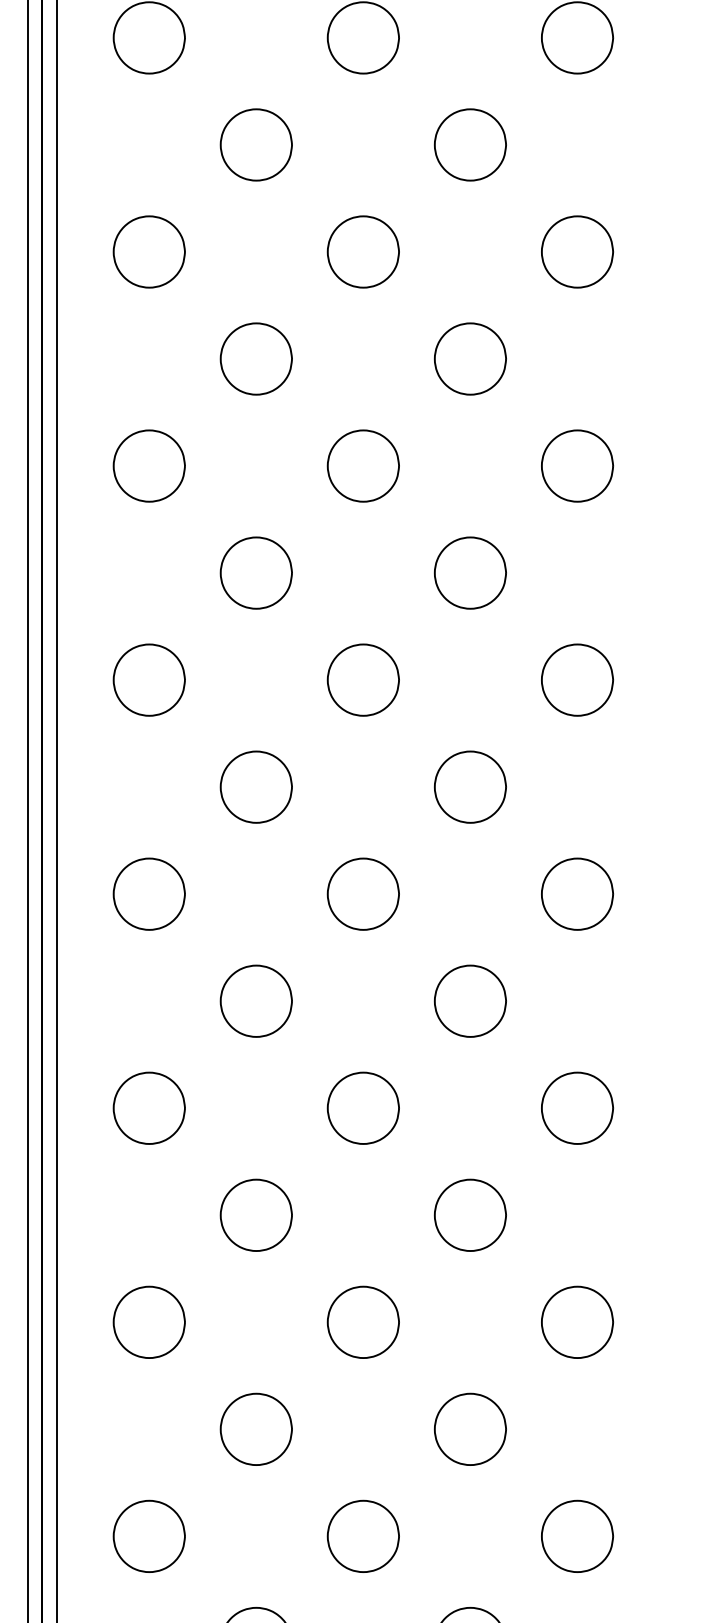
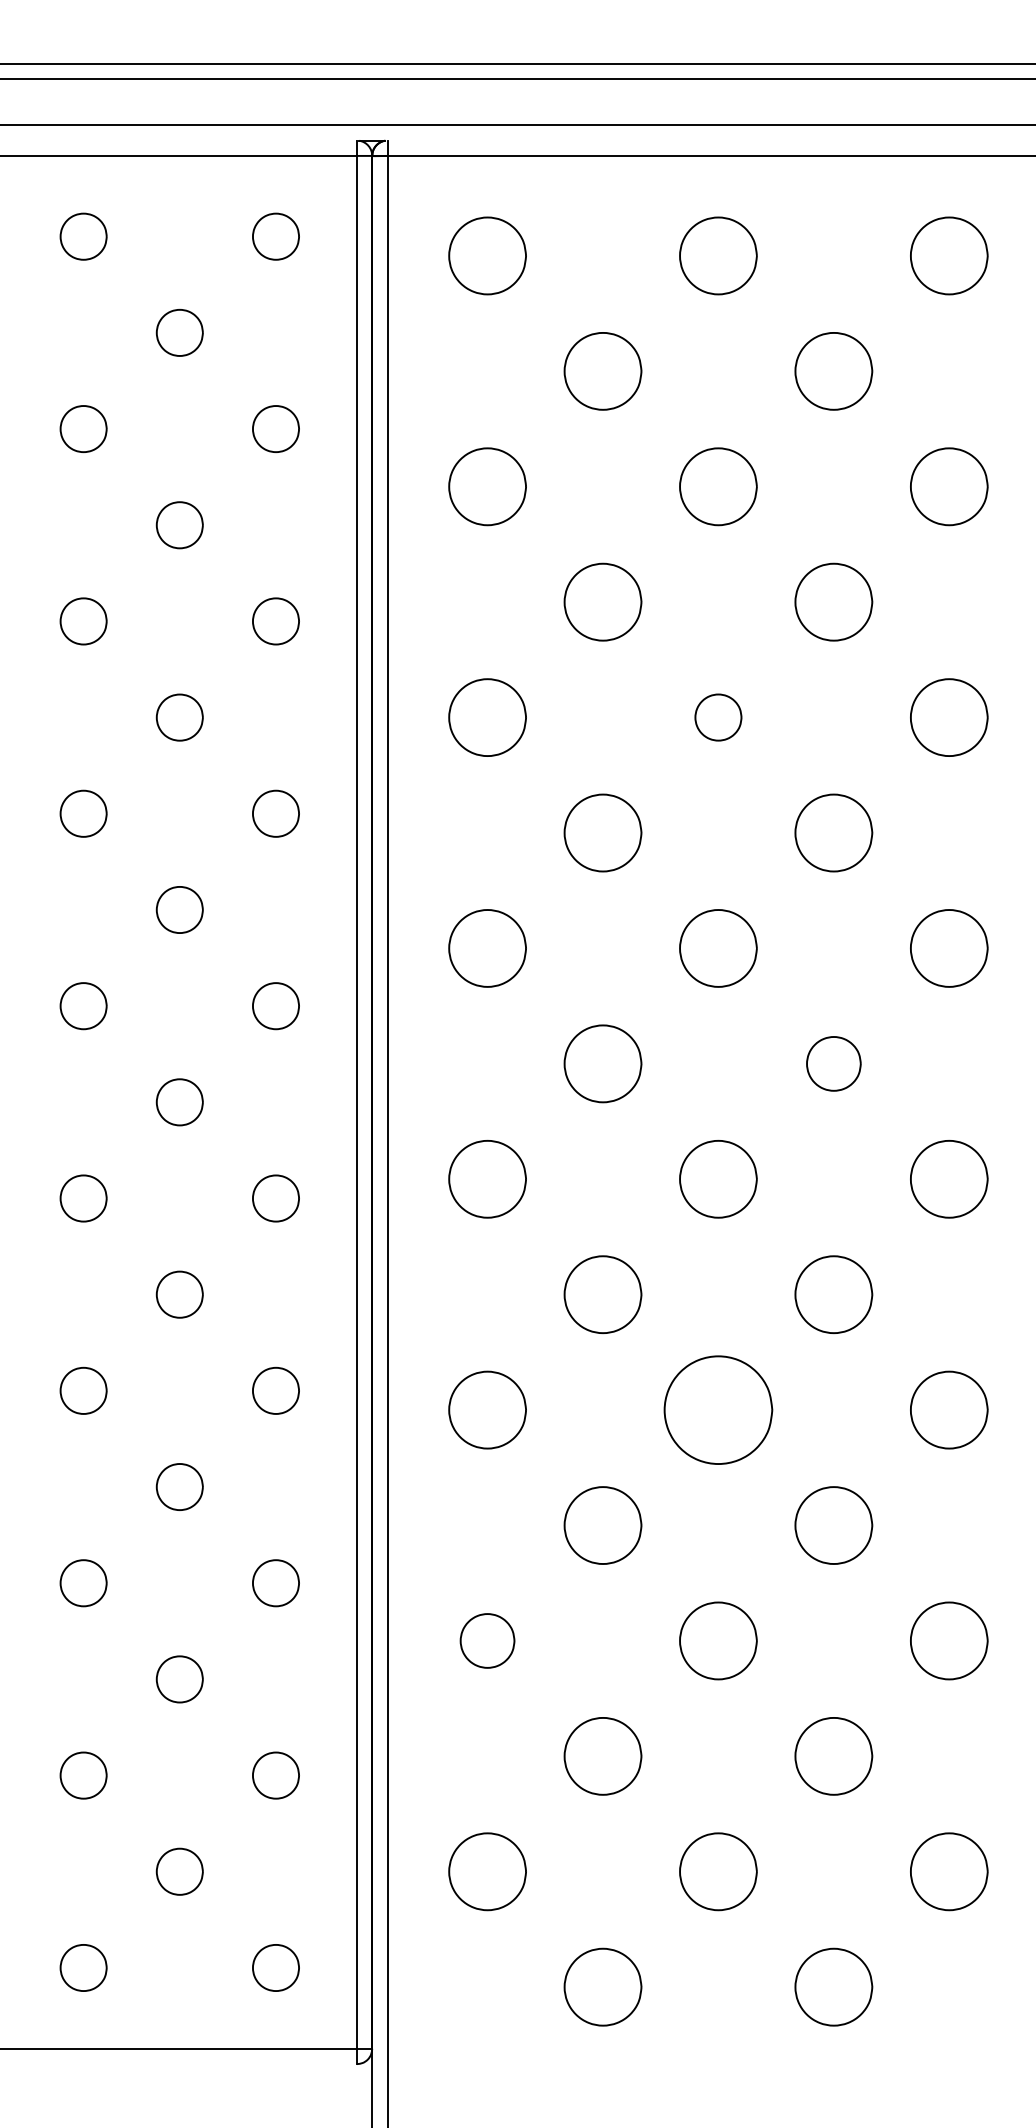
part: (363, 465) -> (718, 717), size x0.6
part: (470, 786) -> (833, 1063), size x0.7
part: (363, 1107) -> (718, 1409), size x1.4
part: (149, 1321) -> (487, 1640), size x0.7

